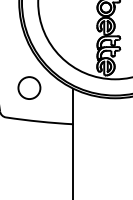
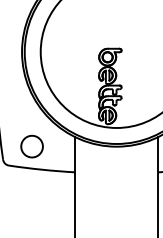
circle: (28, 87) -> (31, 146), moved

